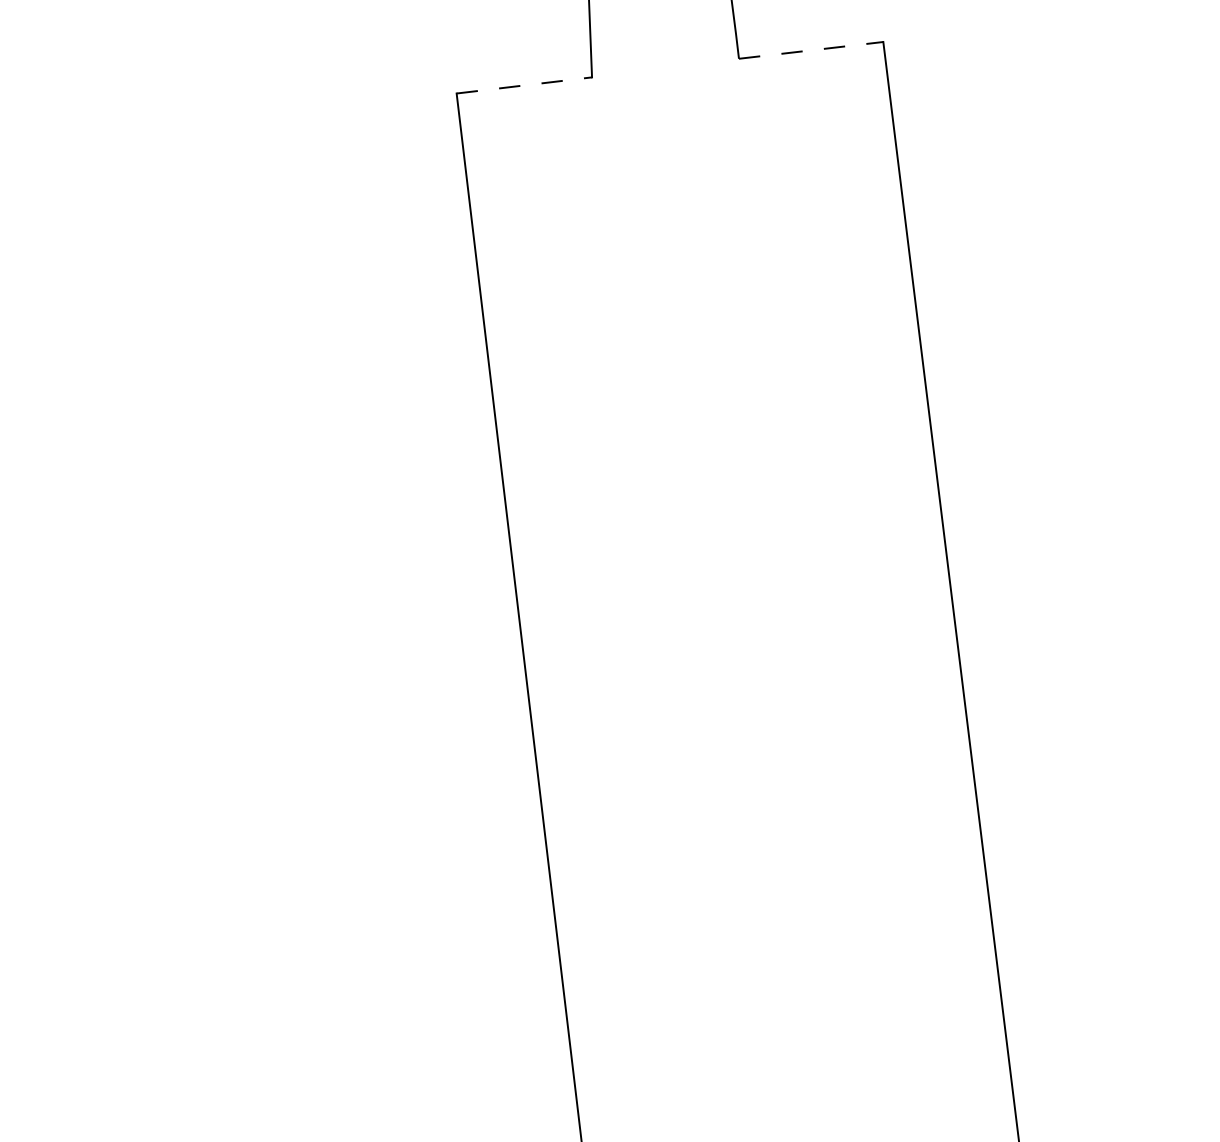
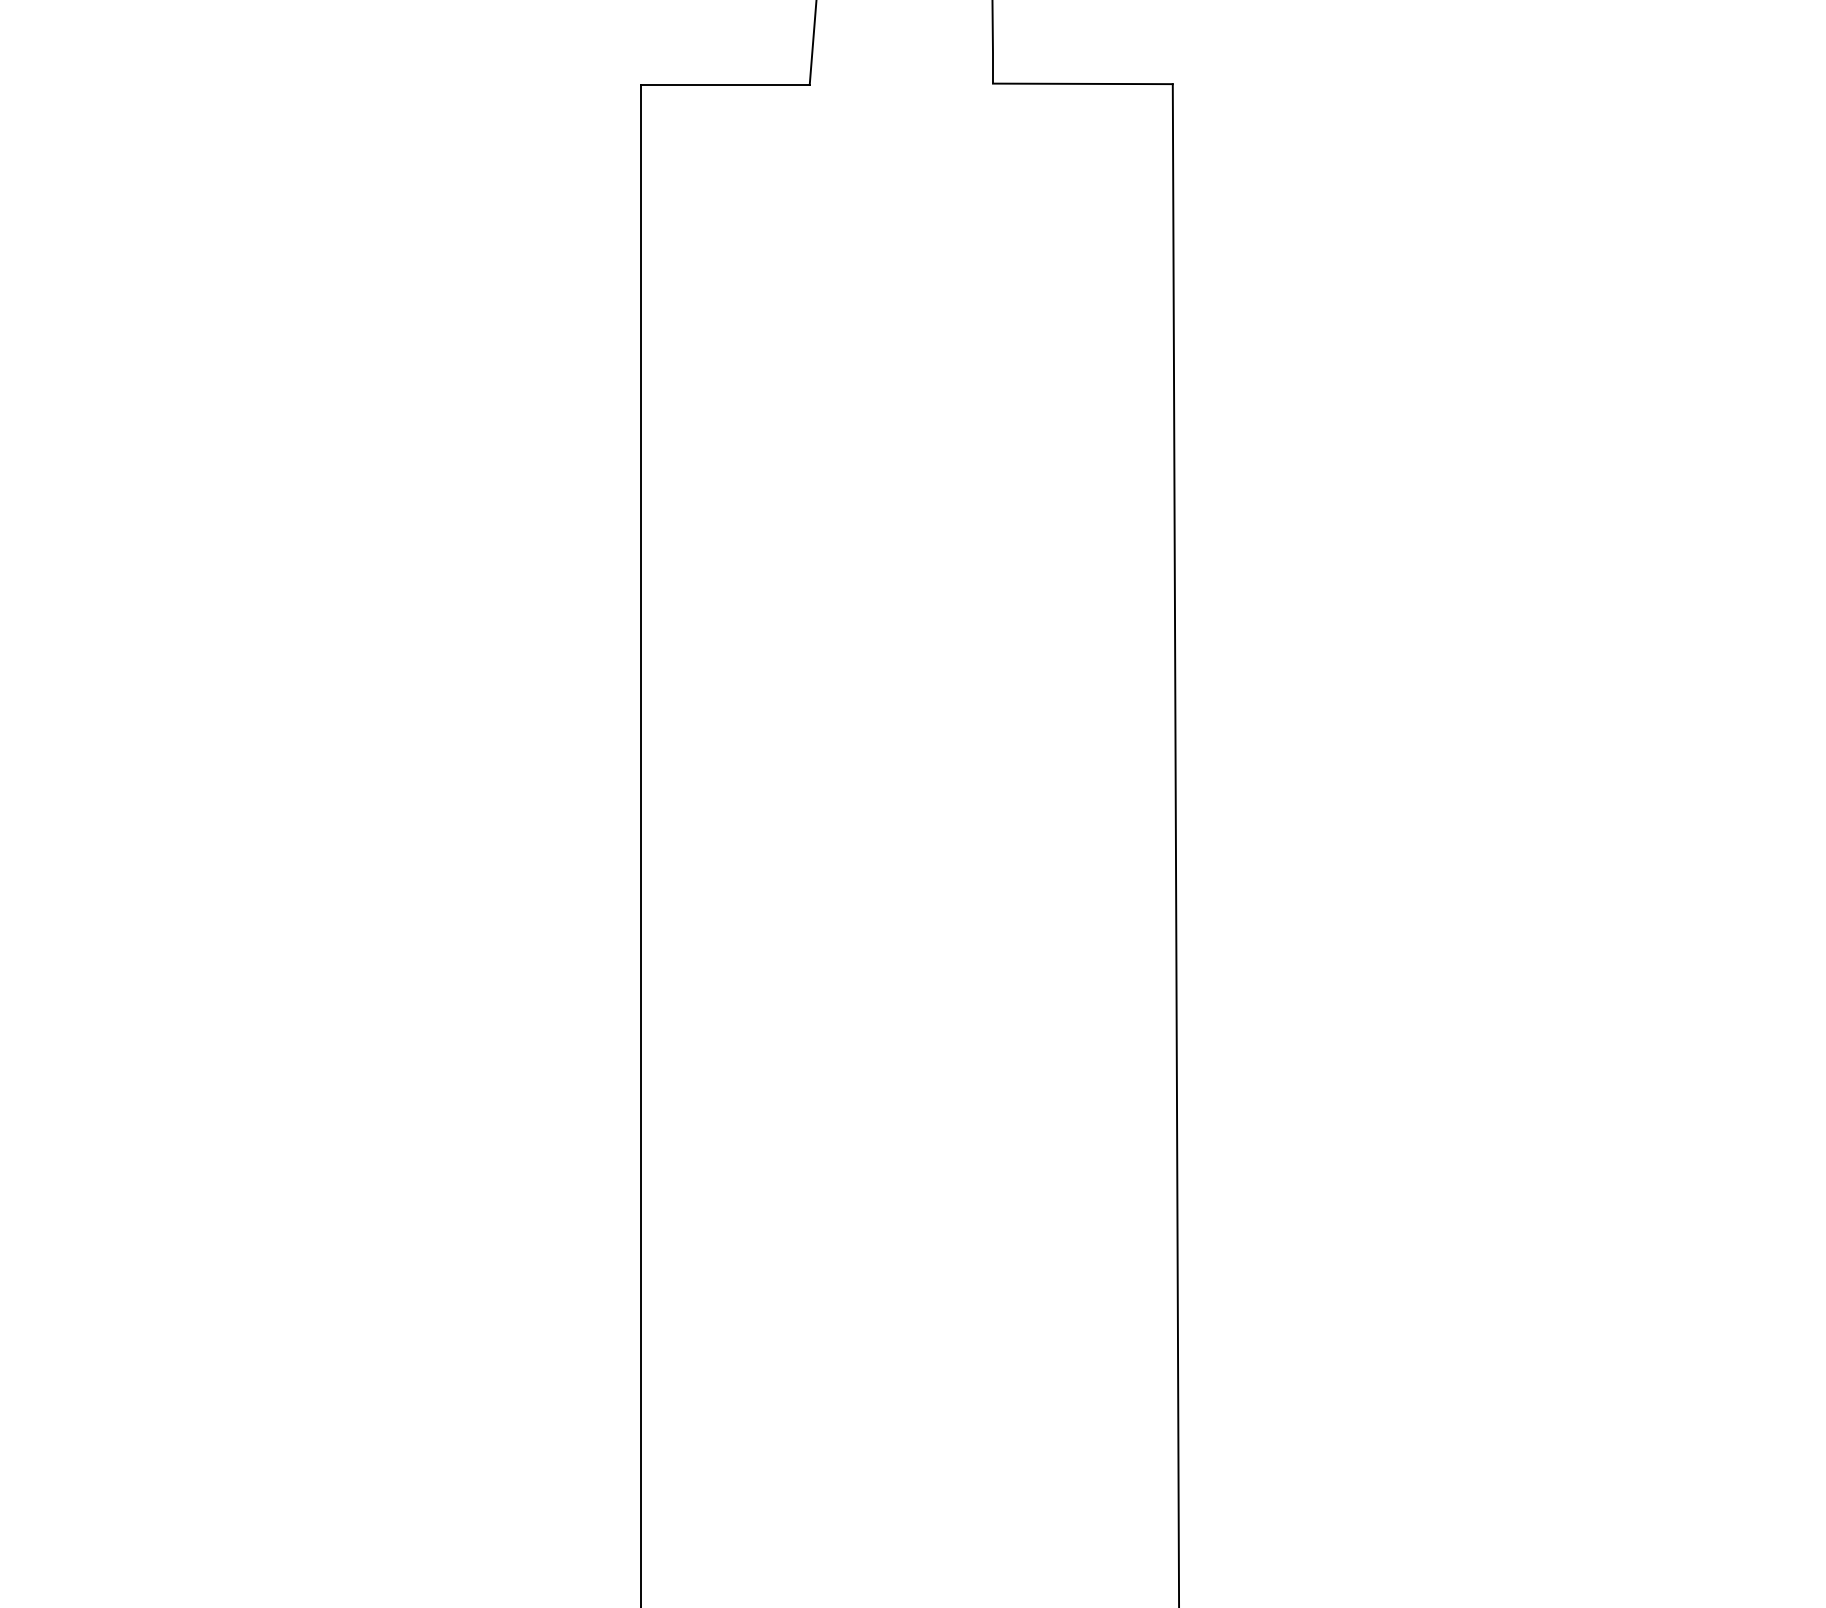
line: (810, 50) -> (1082, 83), dashed -> solid
line: (524, 85) -> (725, 84), dashed -> solid

